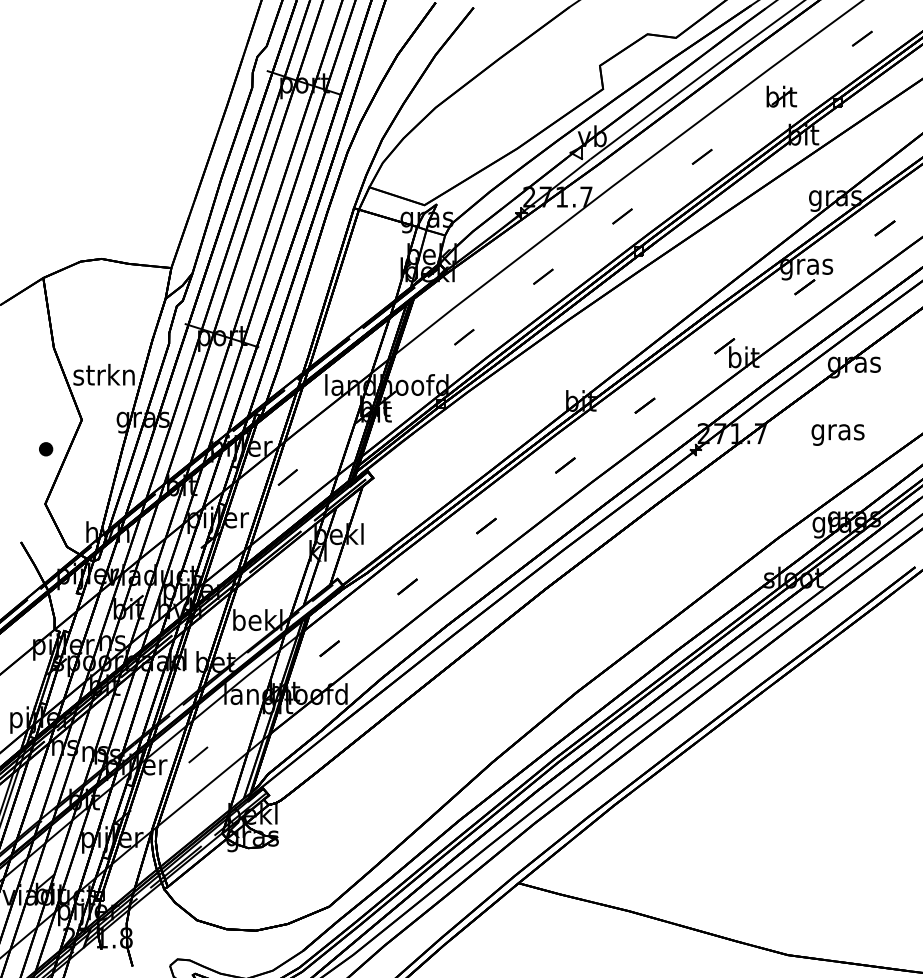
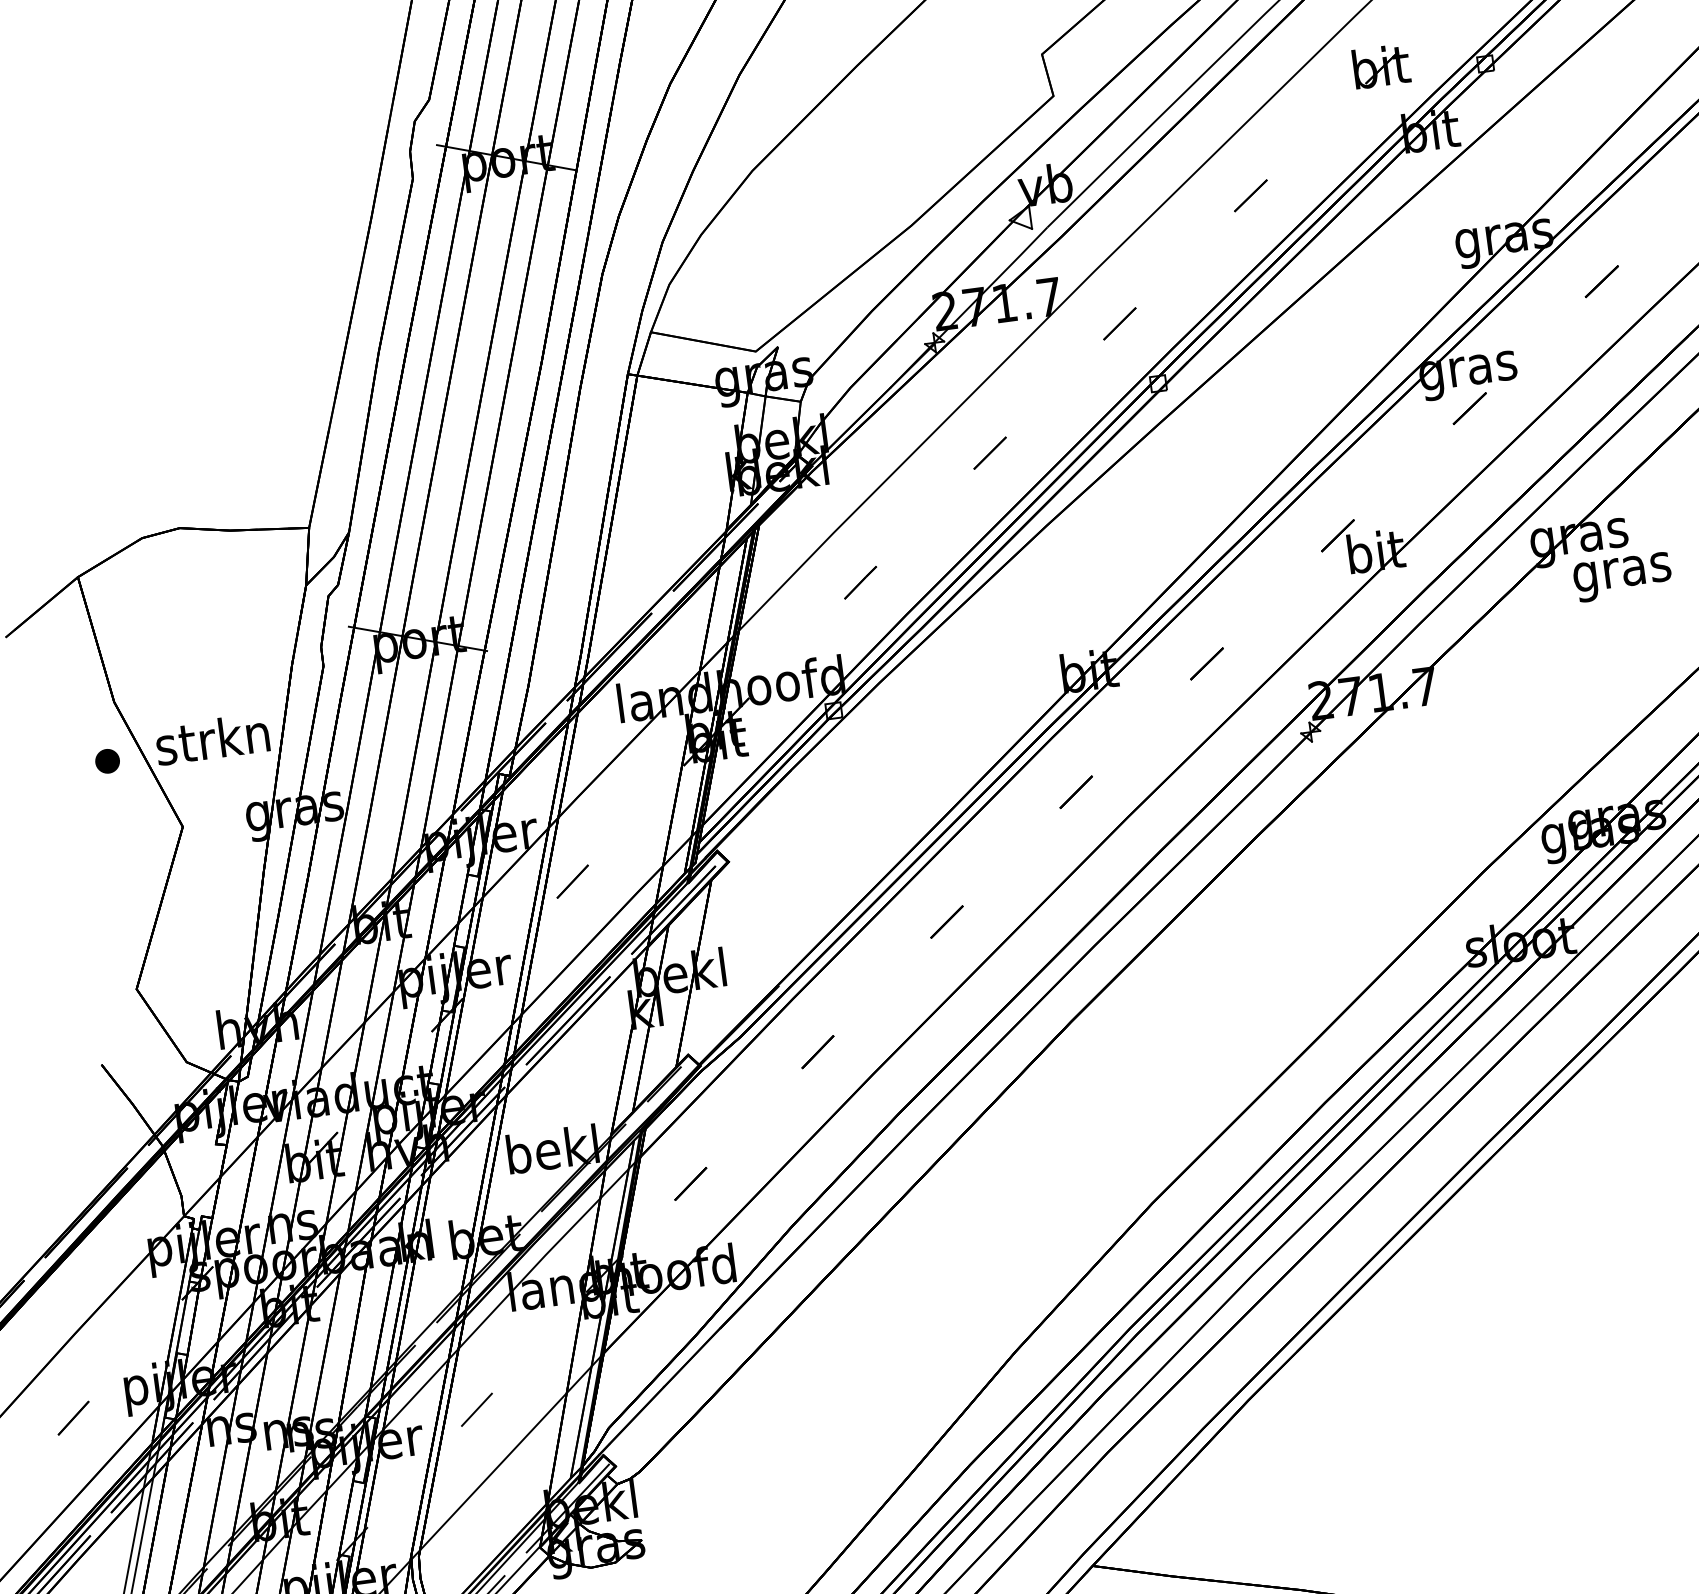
text: (837, 434) -> (1621, 576), moved
part: (46, 449) -> (108, 761), moved

